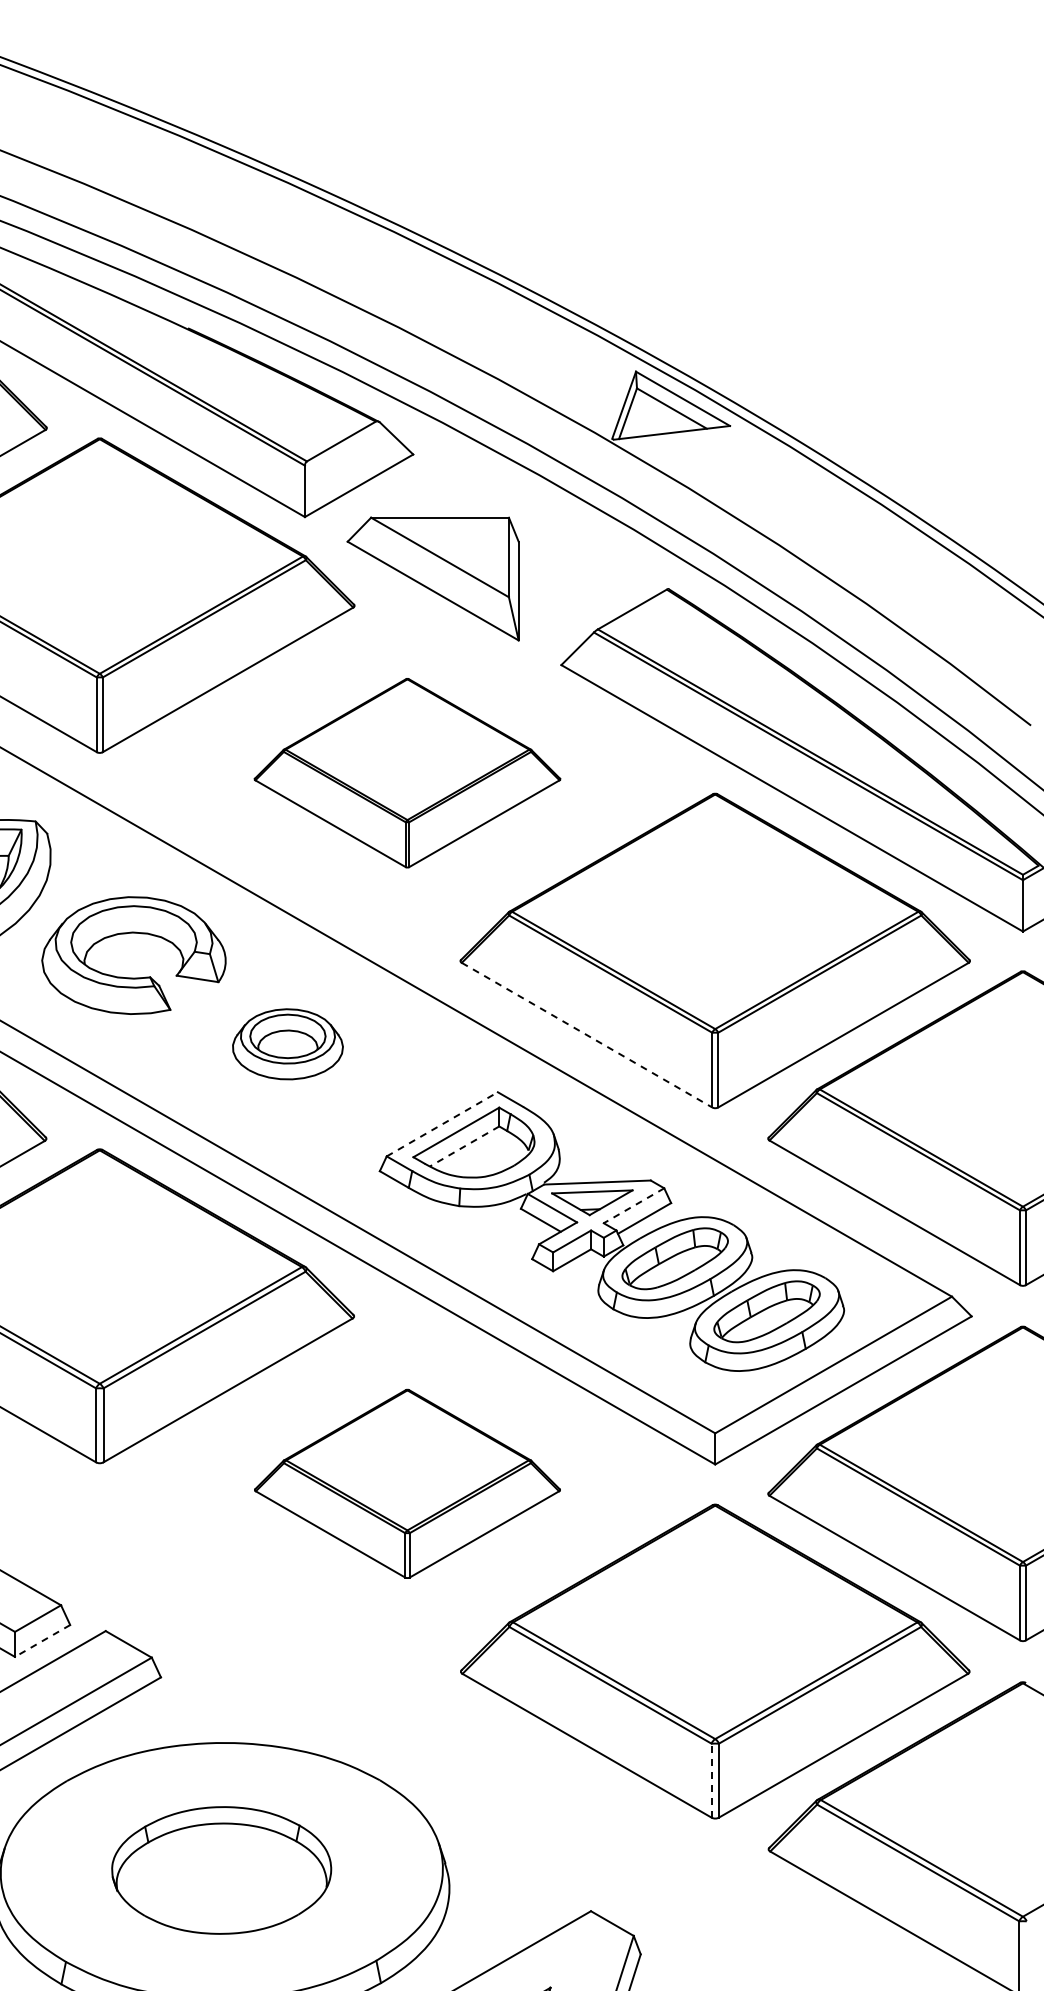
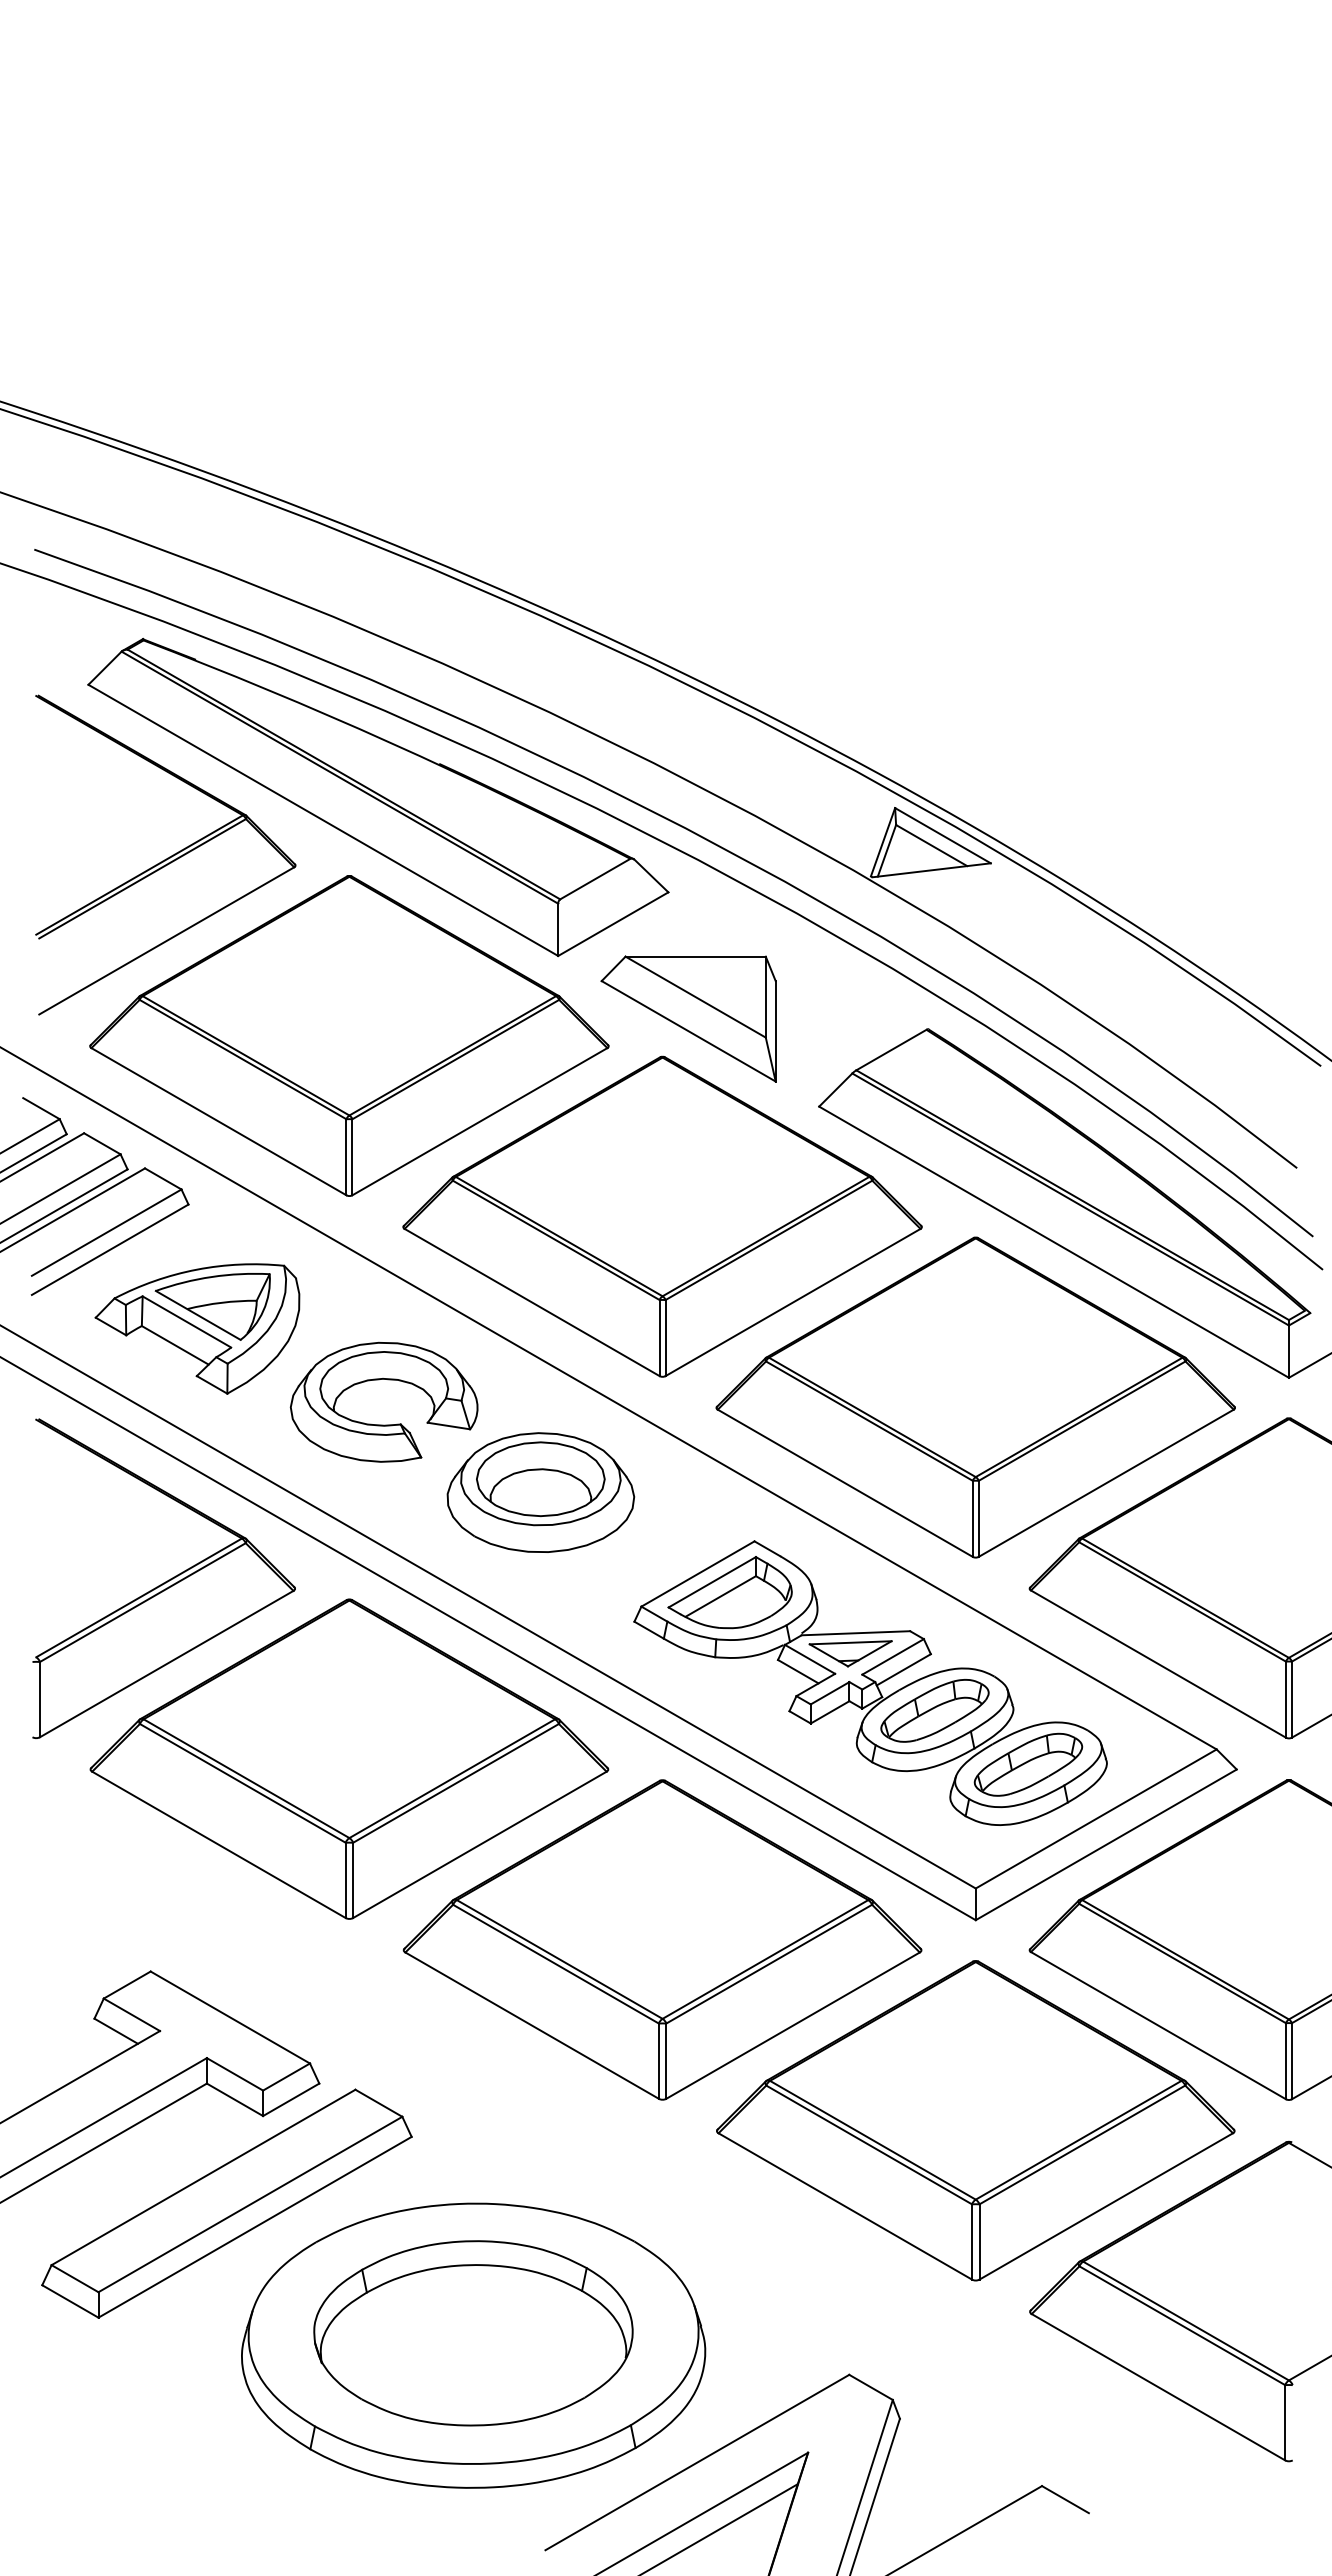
part: (407, 773) -> (662, 1216), size x1.67
line: (587, 1035) -> (845, 1483), dashed -> solid
part: (287, 1044) -> (540, 1492), size x1.67
line: (442, 1123) -> (698, 1573), dashed -> solid
line: (464, 1146) -> (720, 1596), dashed -> solid
line: (634, 1205) -> (893, 1656), dashed -> solid
part: (407, 1483) -> (662, 1939), size x1.67
line: (41, 1641) -> (290, 2100), dashed -> solid
line: (712, 1780) -> (972, 2241), dashed -> solid
part: (221, 1870) -> (473, 2333), size x1.43

